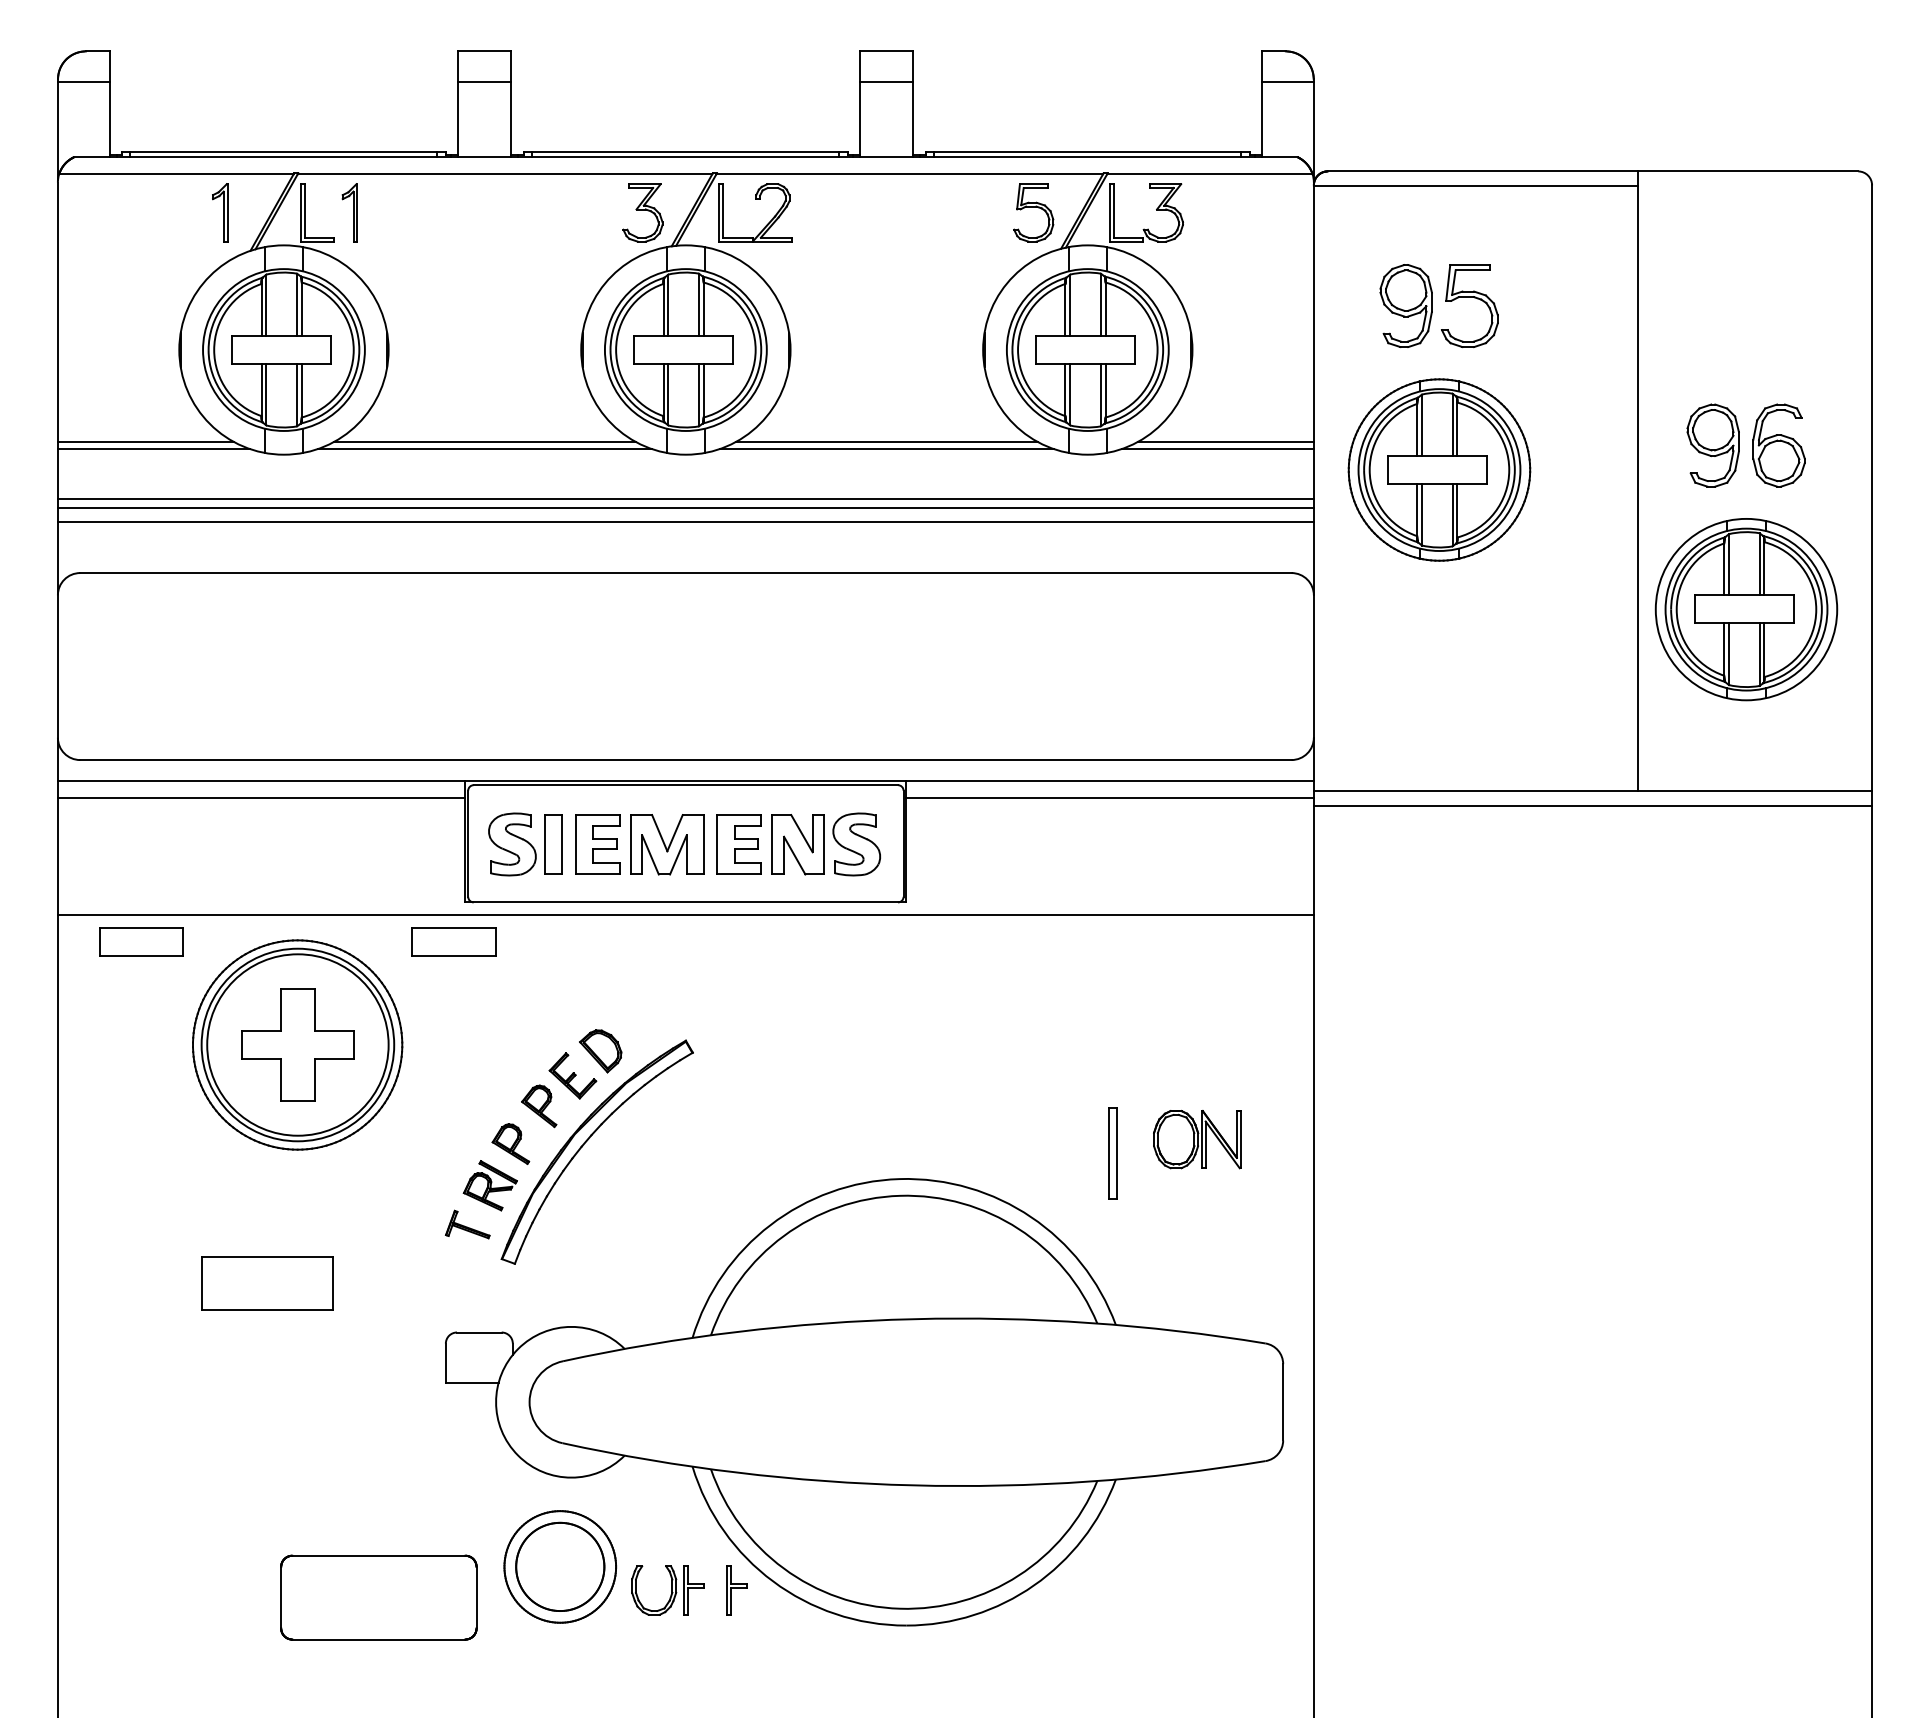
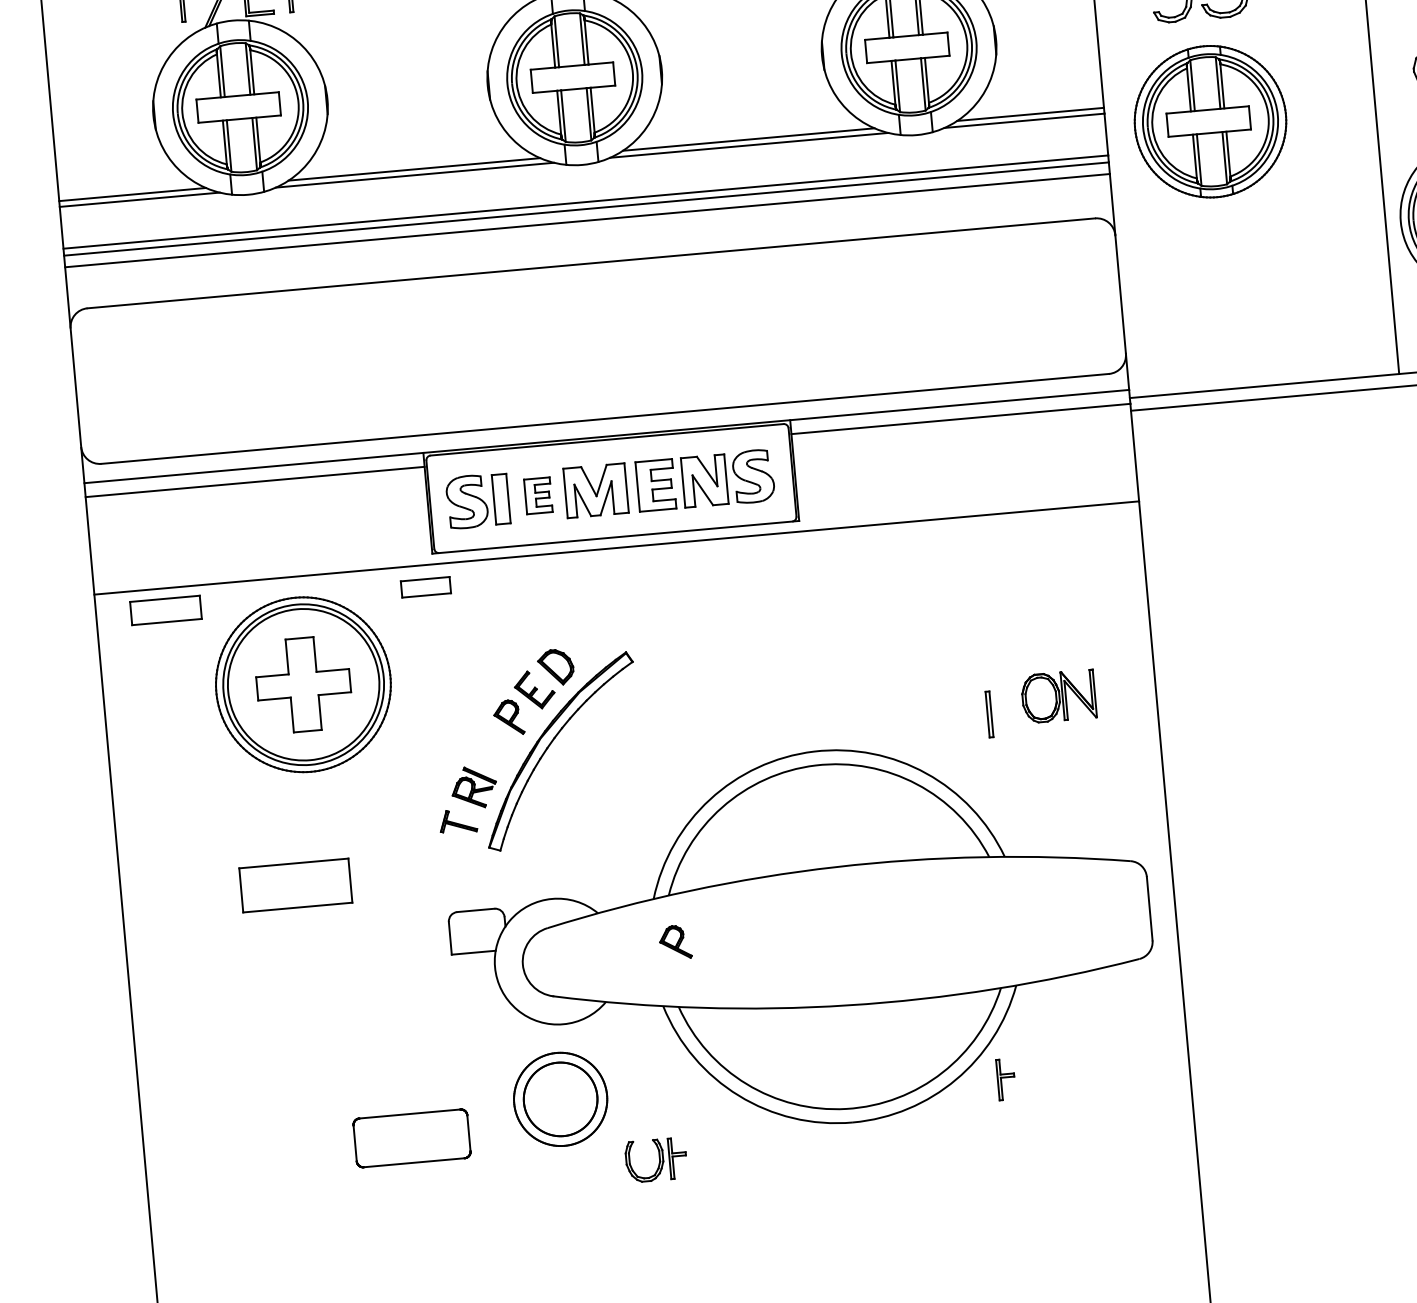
part: (597, 844) -> (537, 495), size x0.7
part: (453, 941) -> (425, 587), size x0.7
part: (510, 1143) -> (675, 942), moved
part: (1112, 1153) -> (989, 714), size x0.6
part: (667, 1590) -> (655, 1160), moved
part: (736, 1590) -> (1005, 1079), moved
part: (378, 1597) -> (411, 1138), size x0.7

